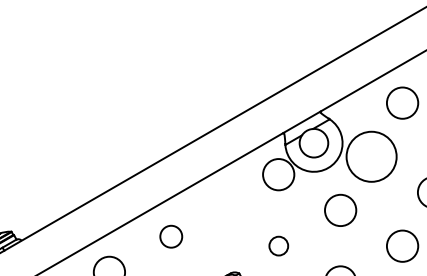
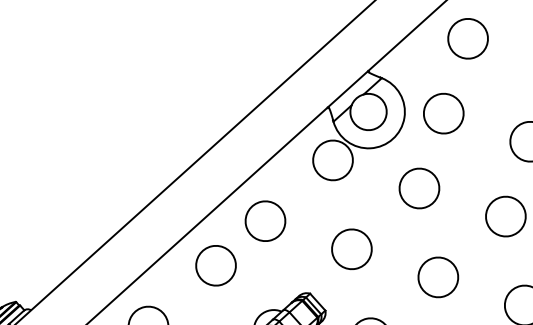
circle: (371, 156) -> (443, 113), size x0.62
circle: (216, 209) -> (264, 220), added
circle: (170, 236) -> (214, 265), size x1.43
circle: (278, 245) -> (351, 248), size x1.67

